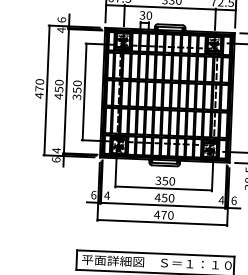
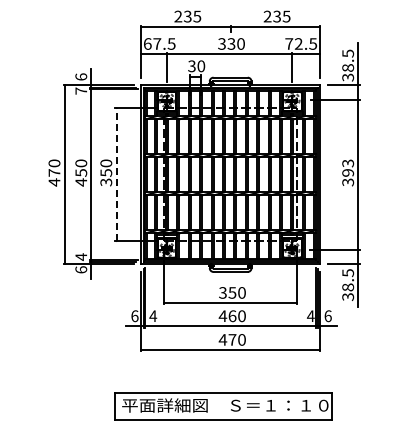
text: (60, 30) -> (80, 91), 4 -> 7
line: (84, 91) -> (116, 174), solid -> dashed
text: (164, 198) -> (232, 316), 450 -> 460

